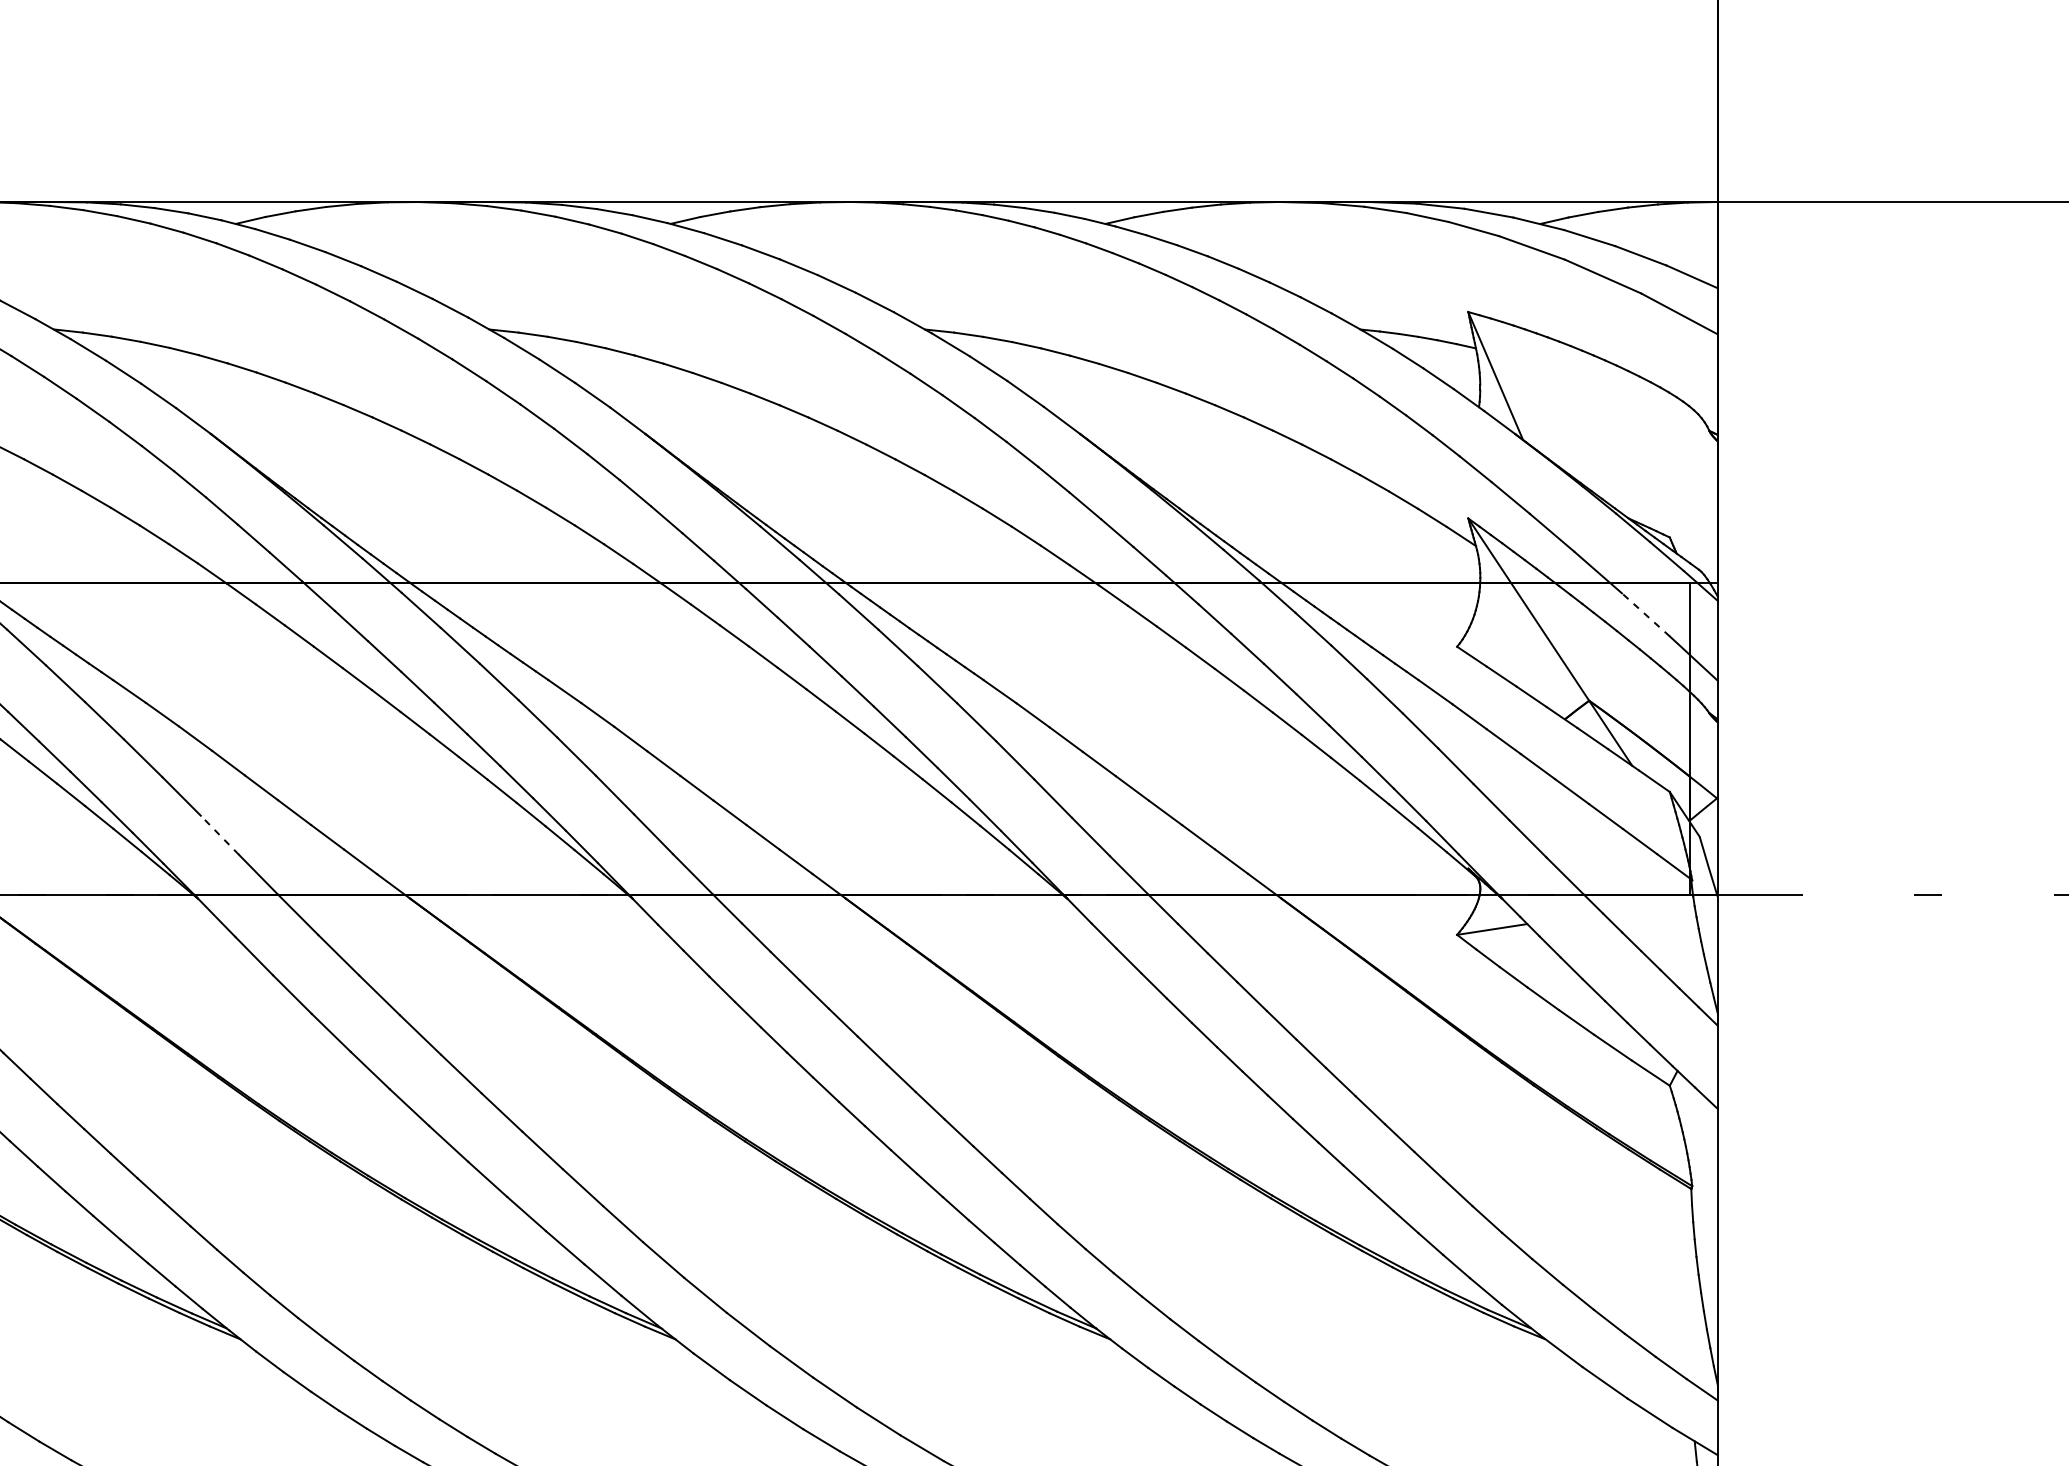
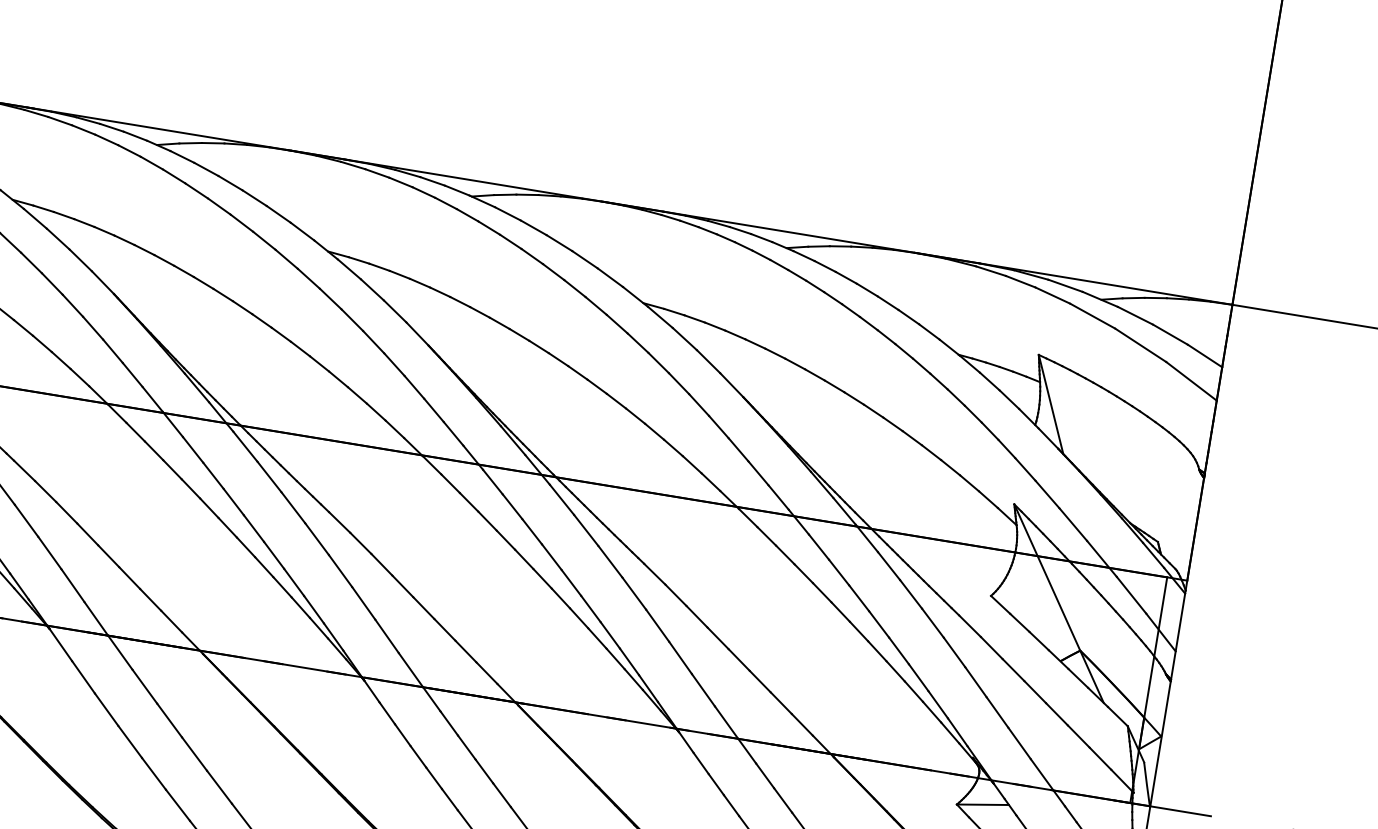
line: (1645, 614) -> (1131, 594), dashed -> solid
line: (219, 834) -> (72, 585), dashed -> solid

